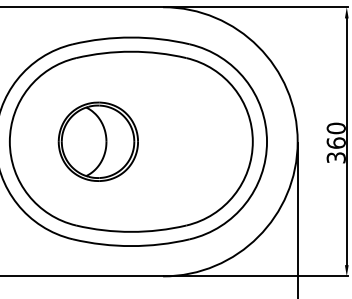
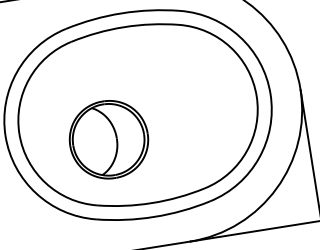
part: (97, 141) -> (108, 139), moved

